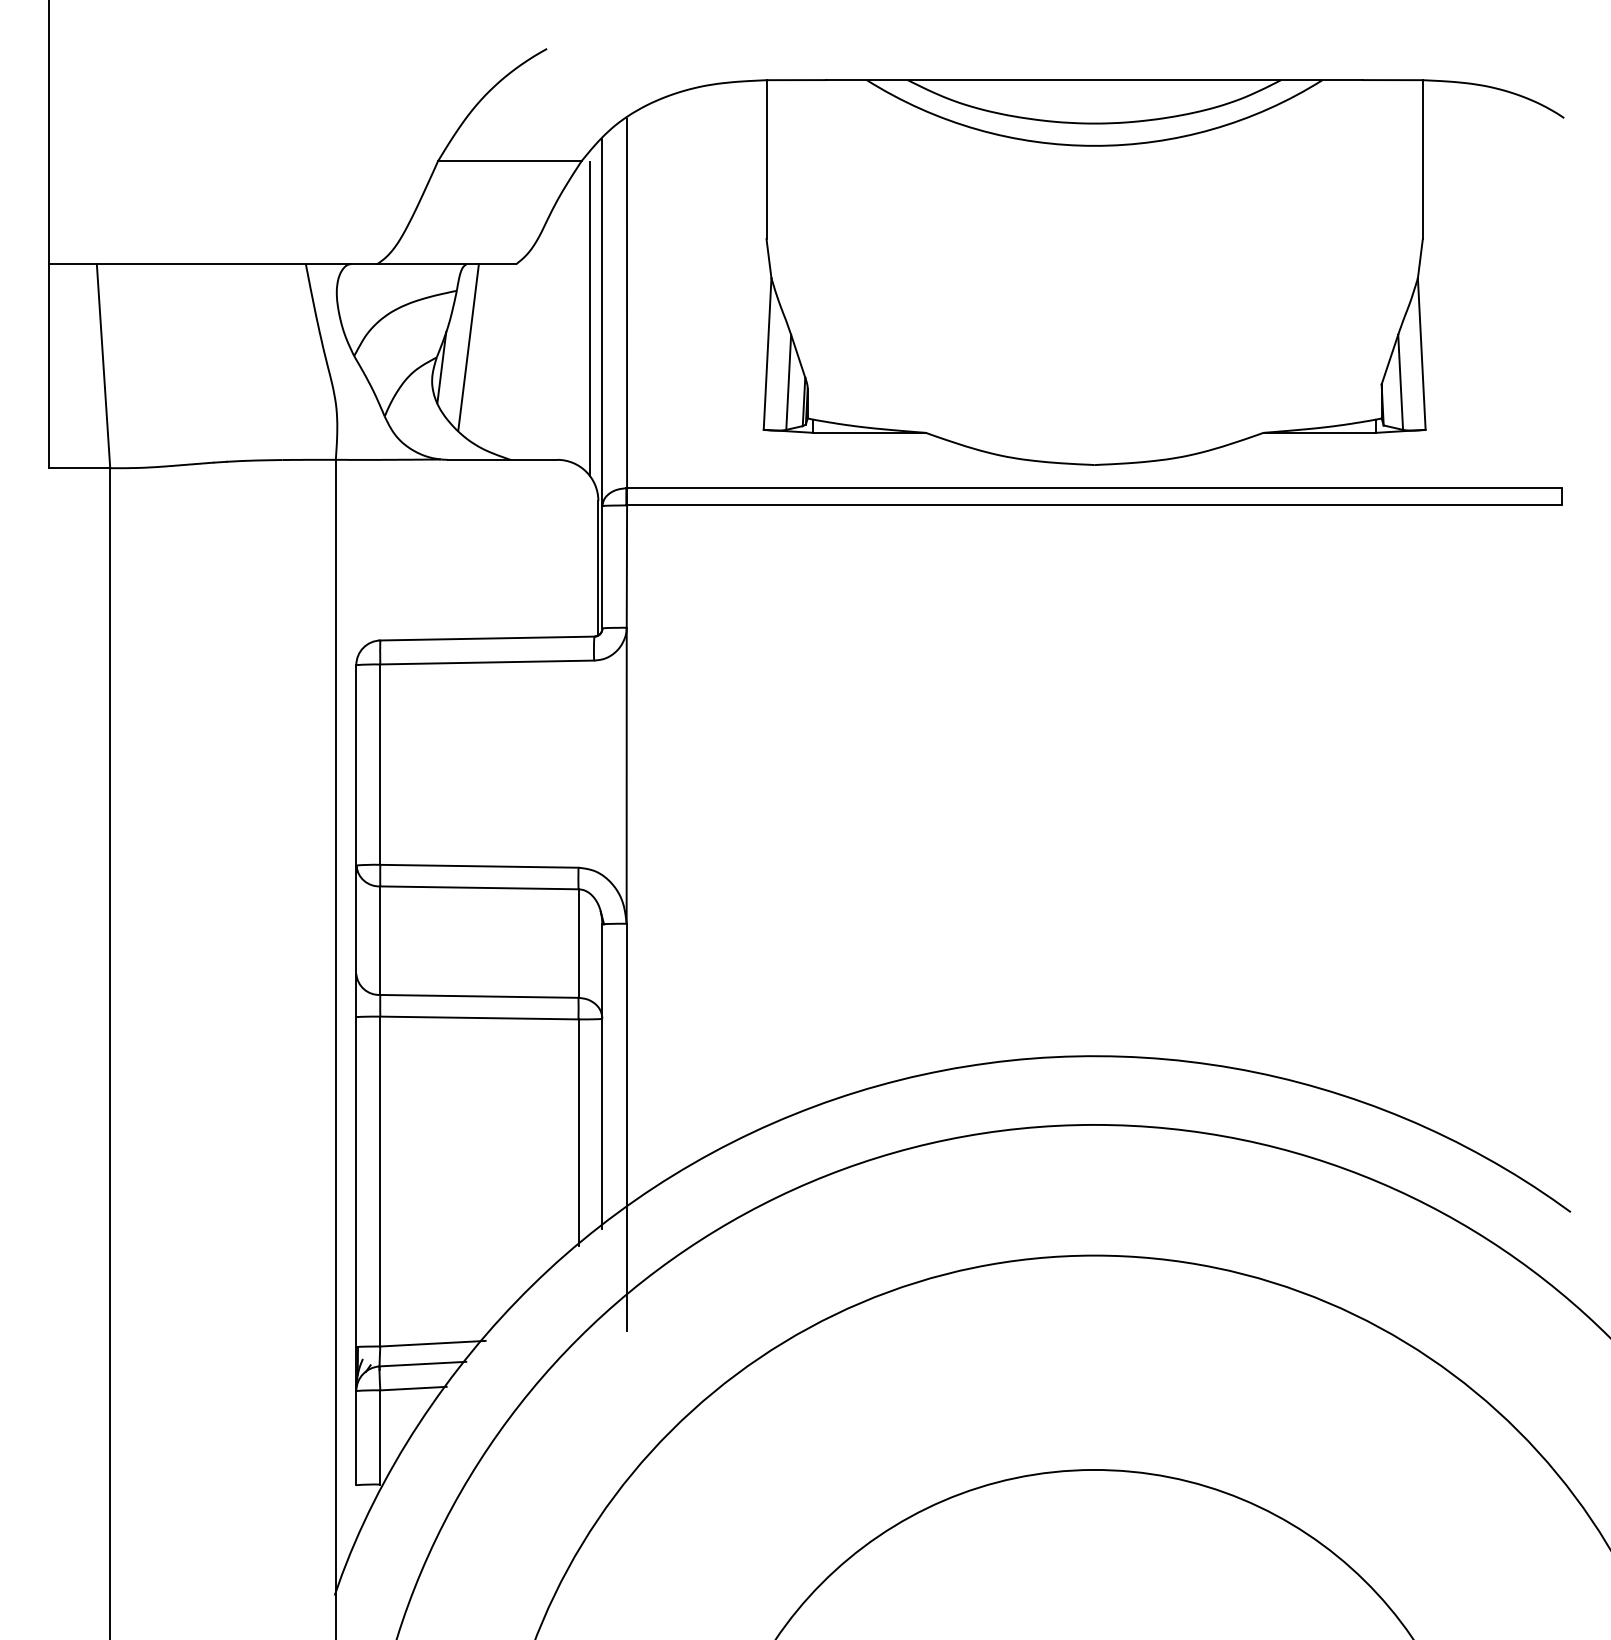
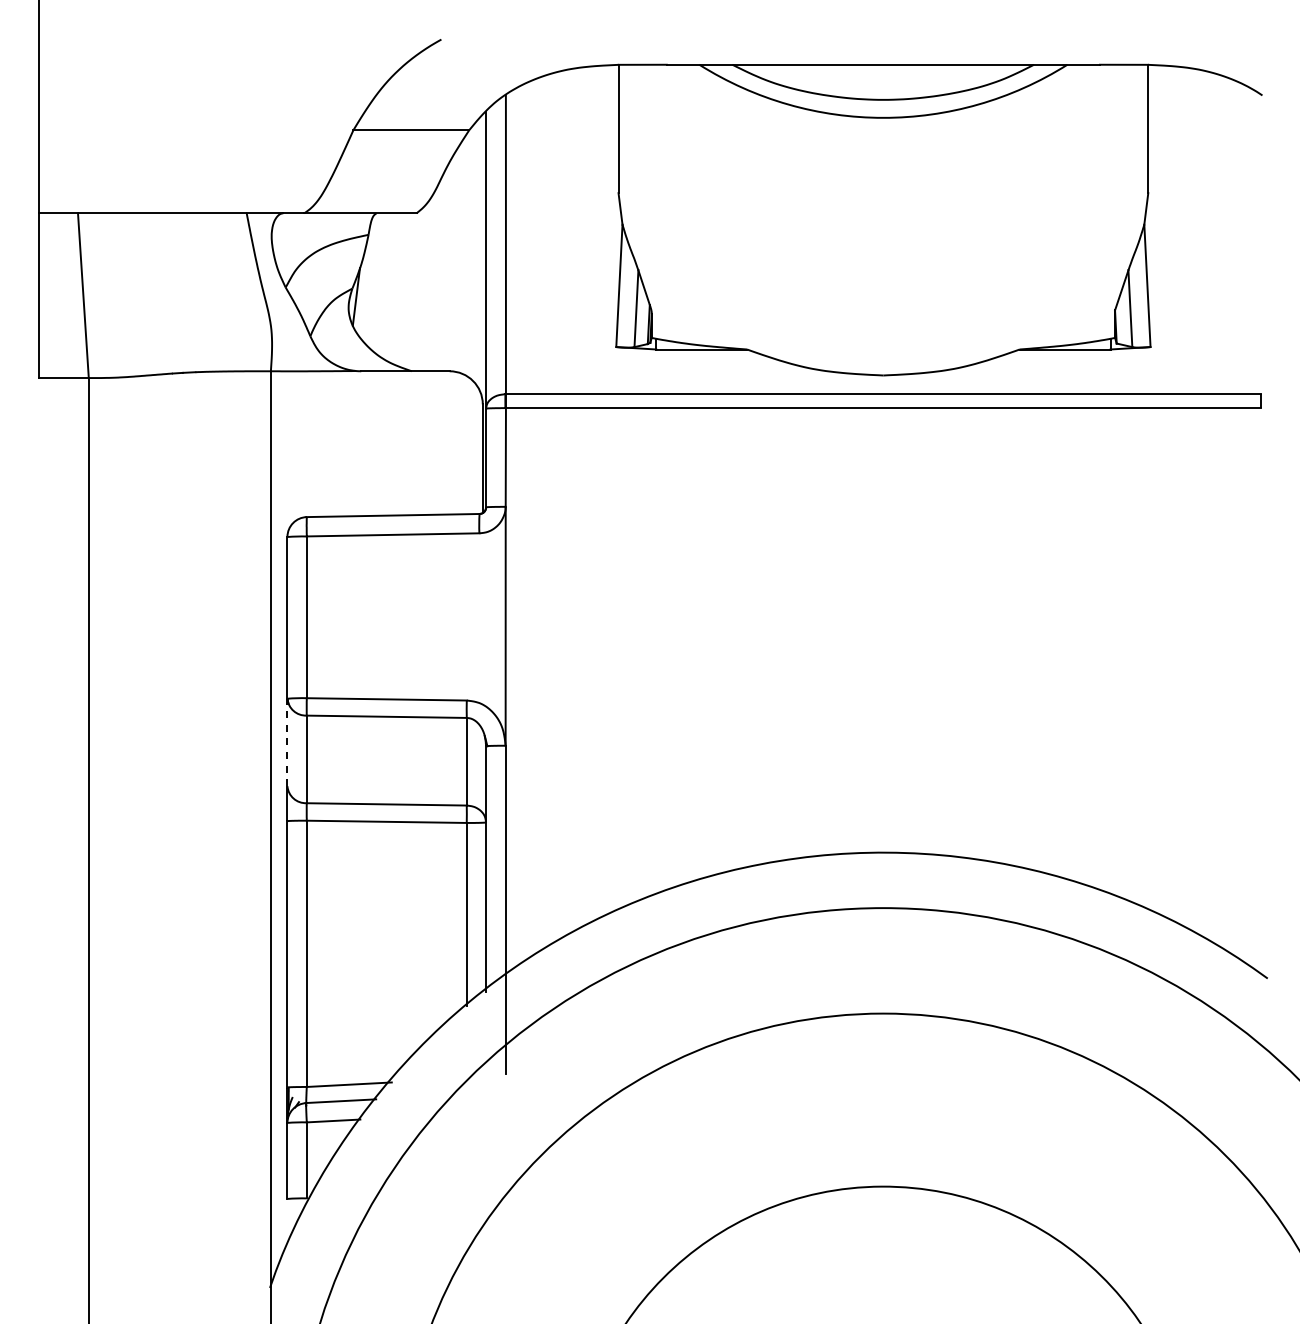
line: (590, 318) -> (476, 257), removed
line: (467, 347) -> (377, 280), removed
line: (356, 919) -> (287, 742), solid -> dashed

